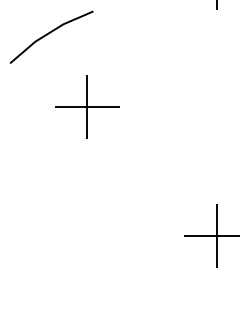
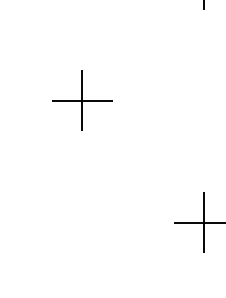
part: (51, 36) -> (48, 34), removed

